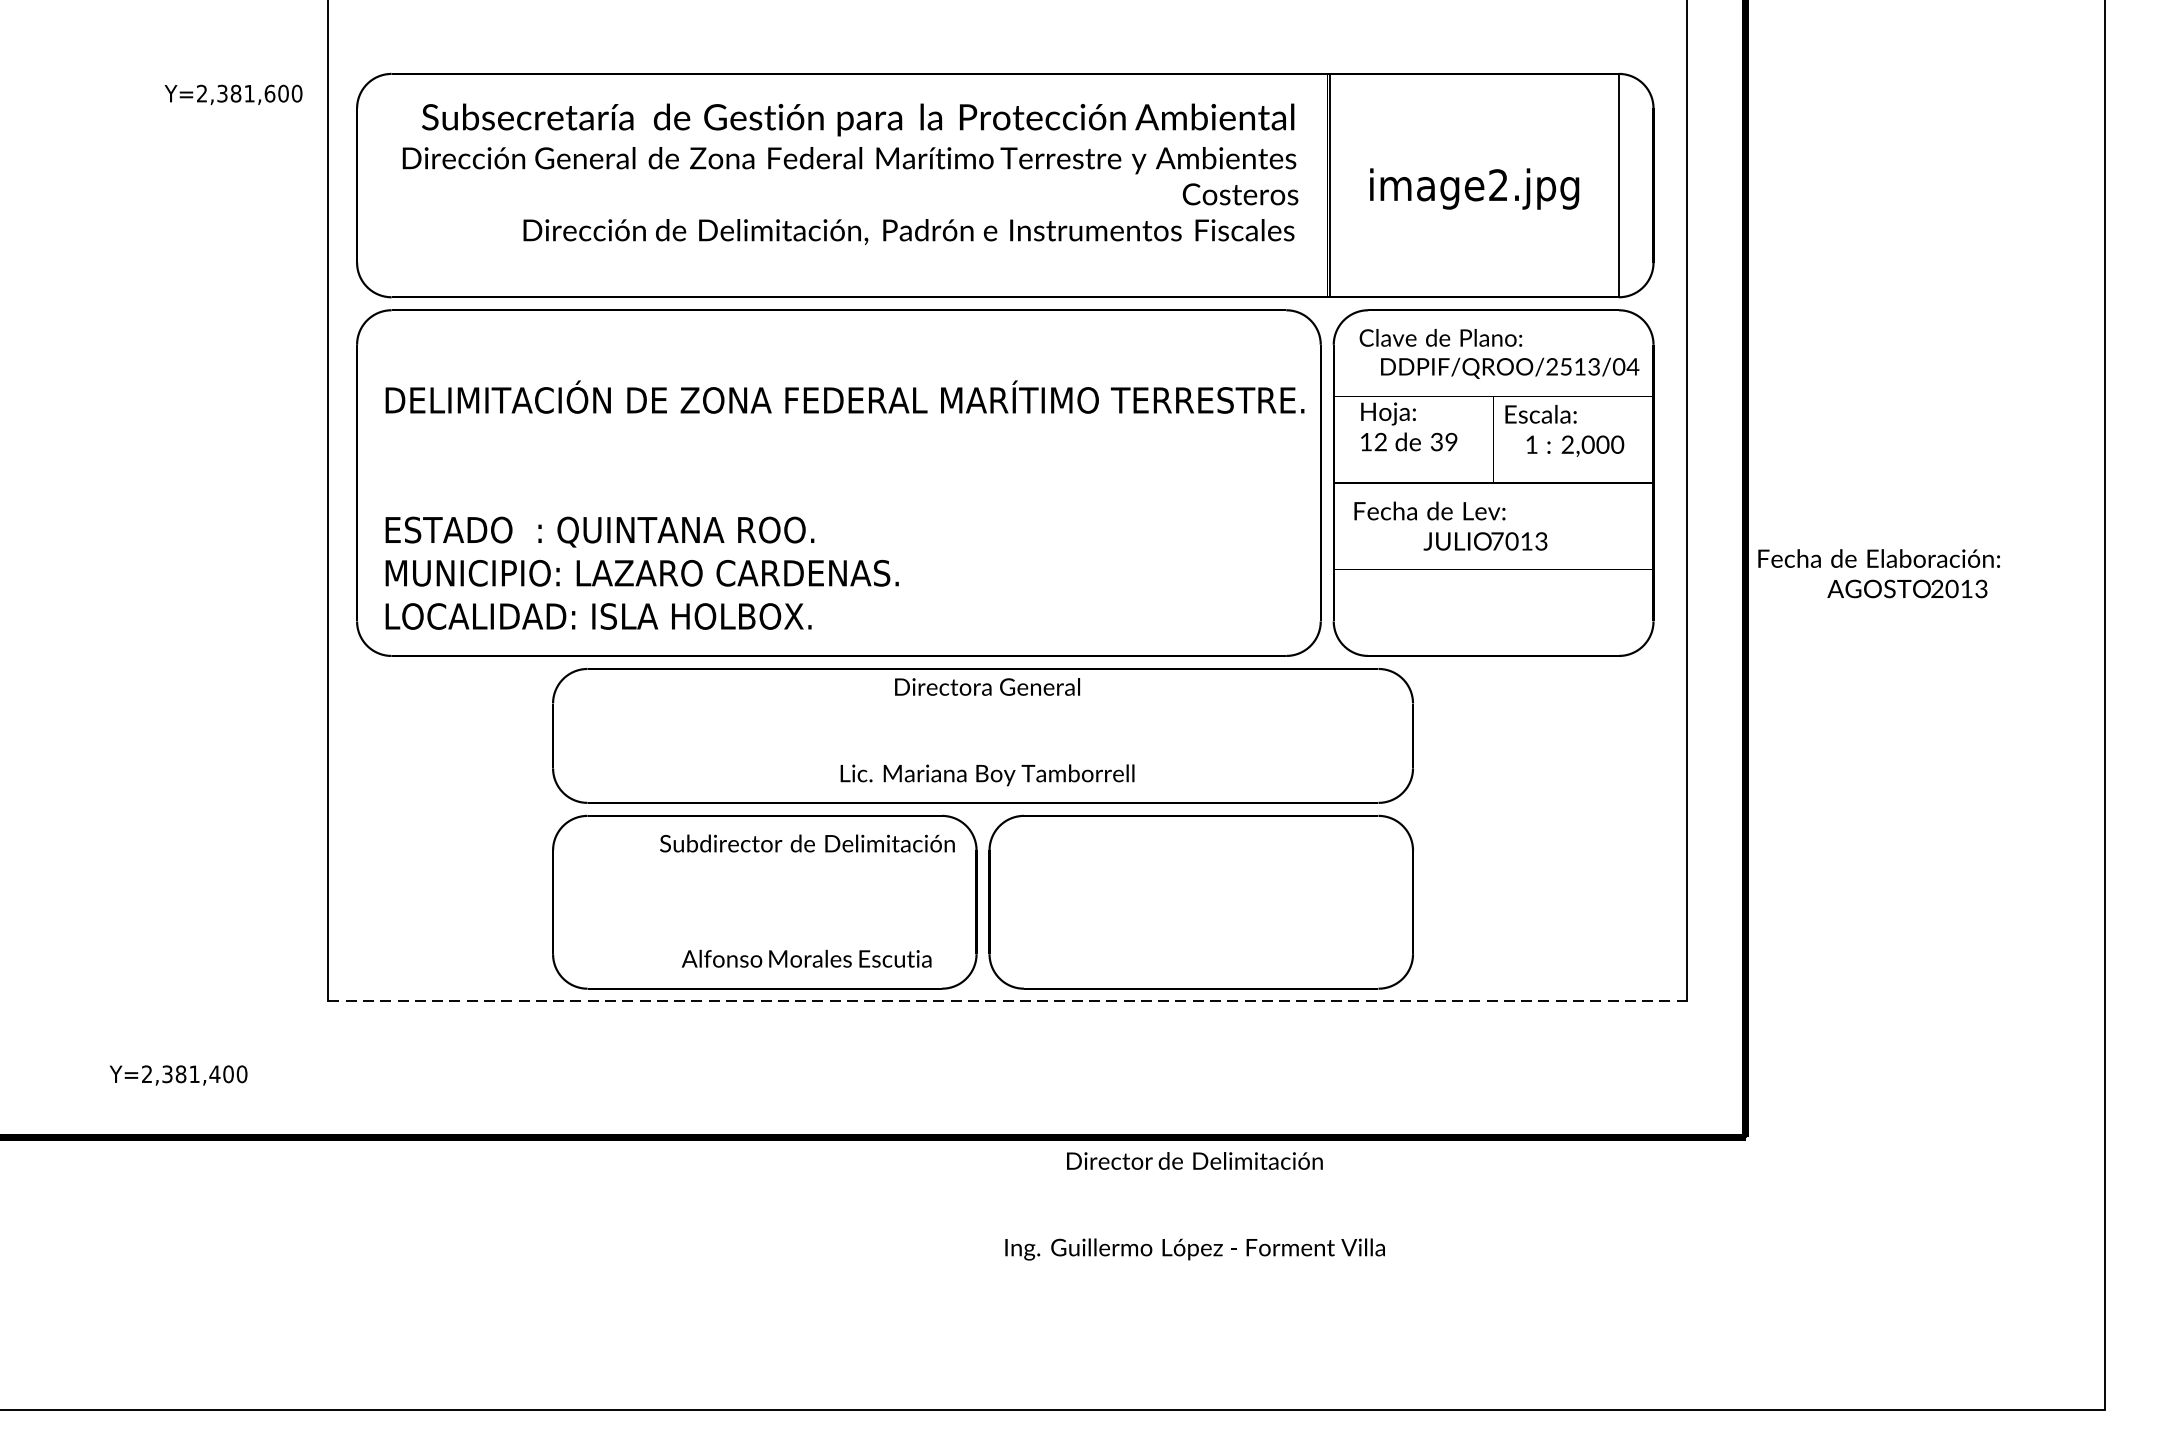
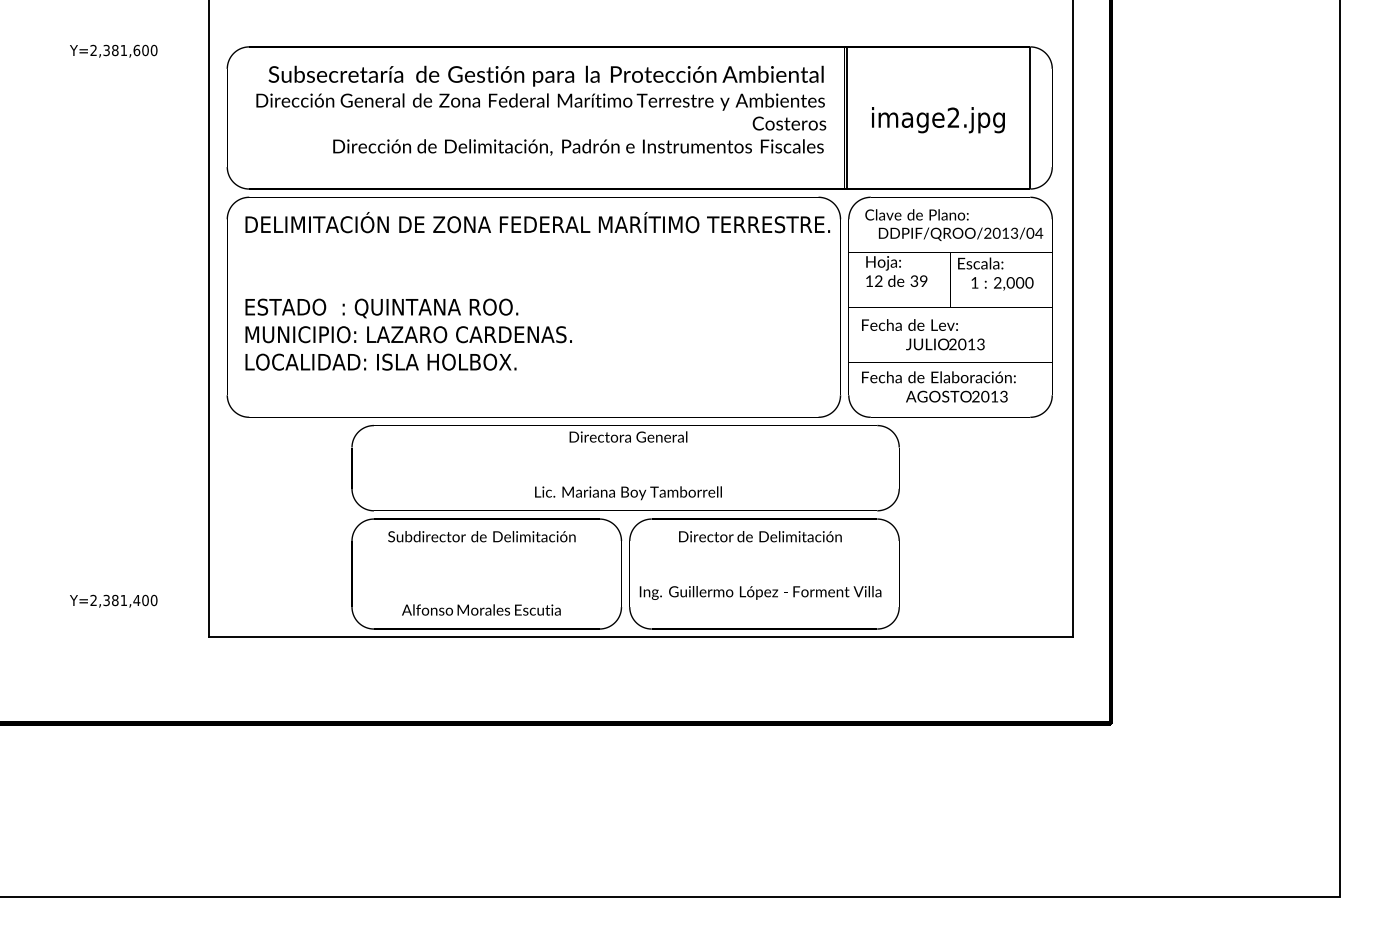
text: (233, 93) -> (113, 50), moved
text: (1565, 365) -> (996, 232), DDPIF/QROO/2513/04 -> DDPIF/QROO/2013/04
text: (844, 505) -> (537, 291), moved
text: (1496, 541) -> (952, 344), 7013 -> 2013
text: (1878, 572) -> (938, 386), moved
text: (806, 901) -> (481, 573), moved
line: (1007, 1000) -> (641, 636), dashed -> solid
text: (178, 1074) -> (113, 600), moved
text: (1195, 1206) -> (760, 565), moved

